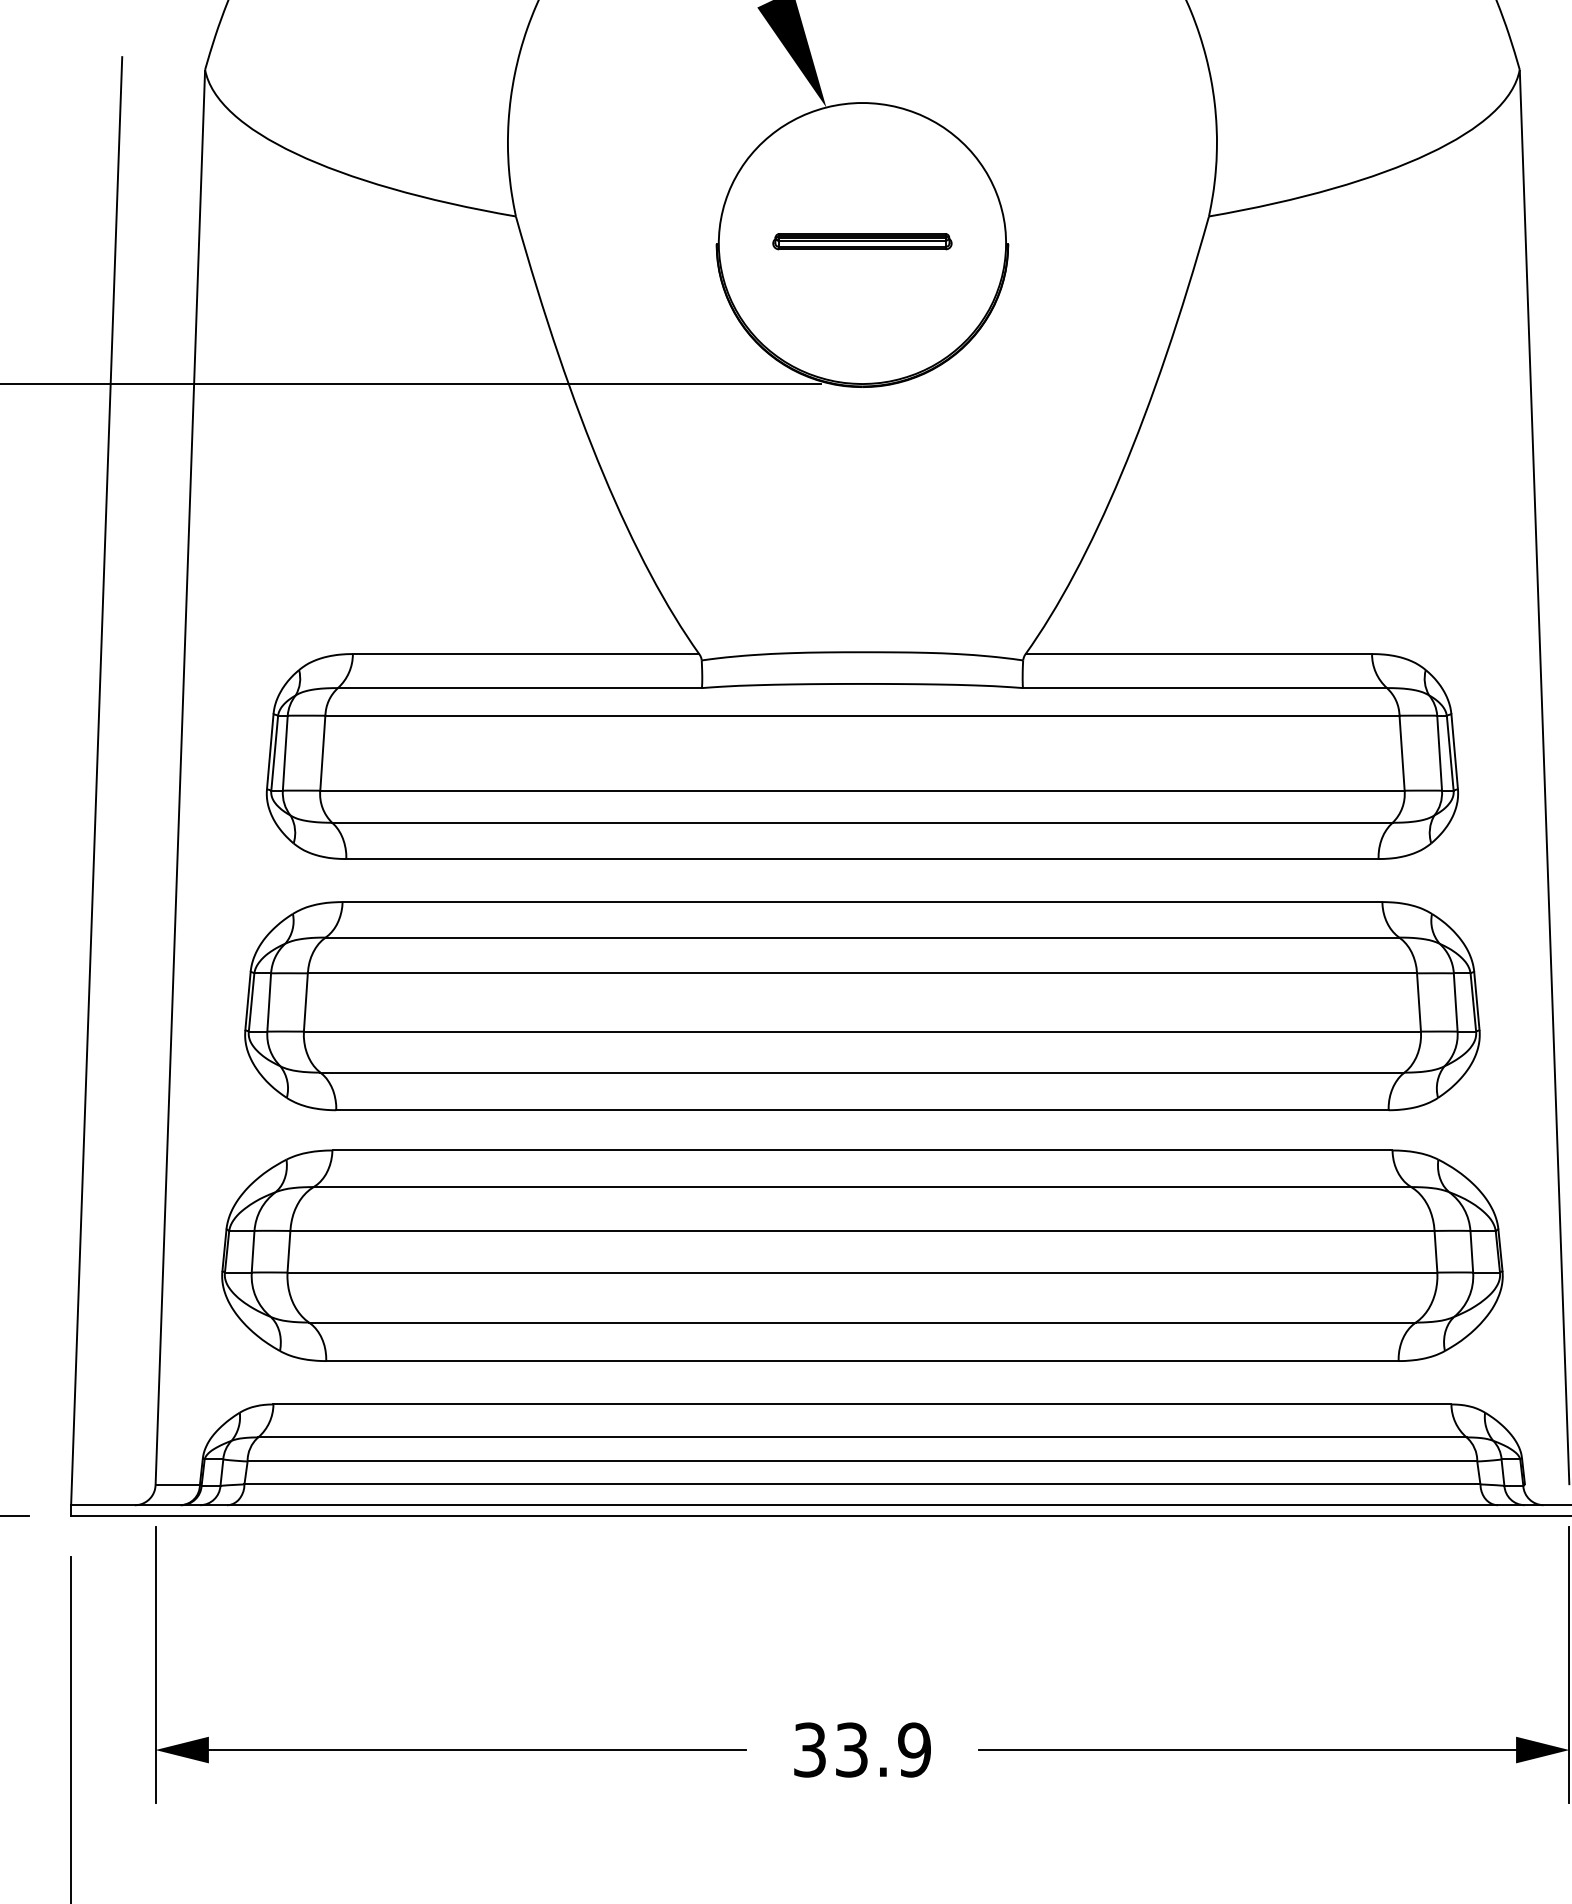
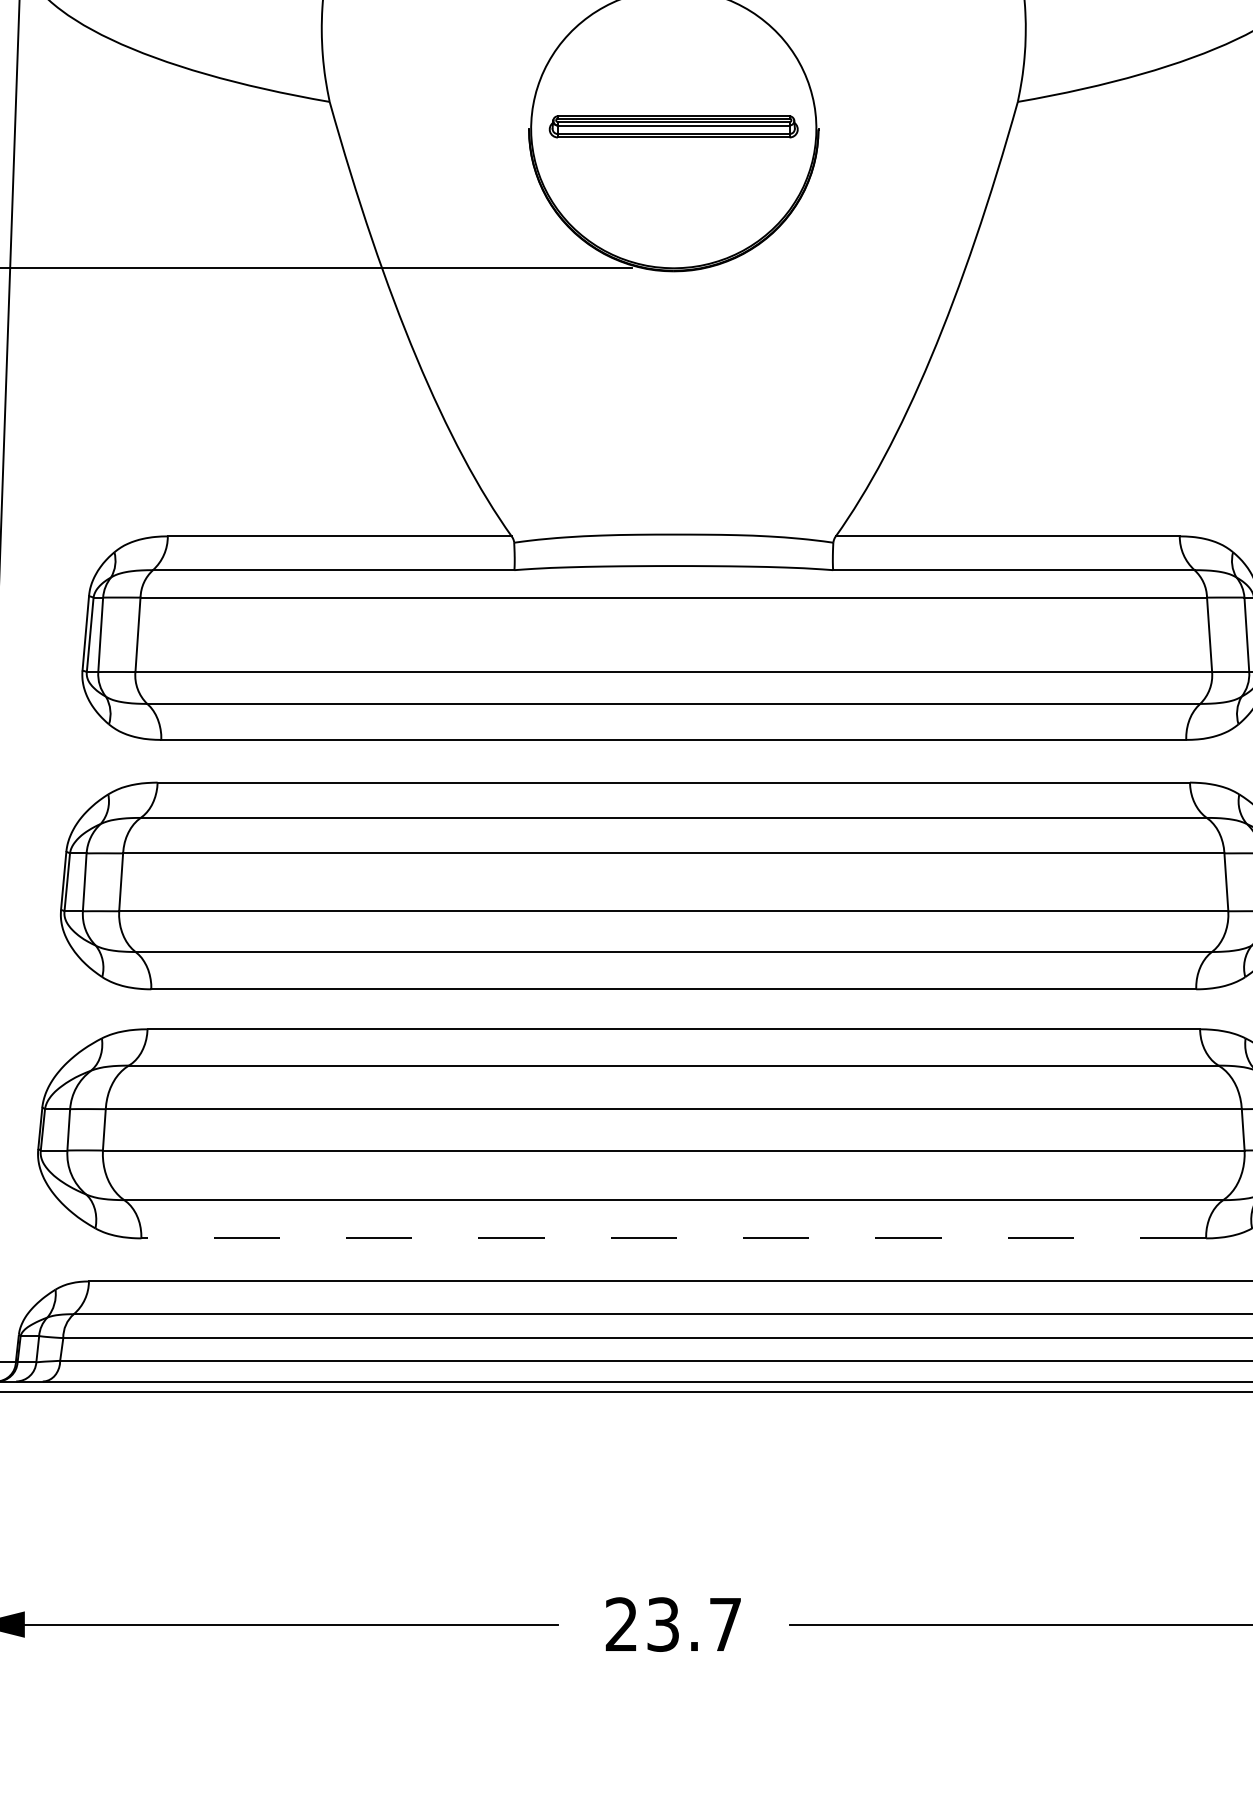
part: (862, 241) -> (673, 126), size x1.4
line: (861, 1361) -> (672, 1238), solid -> dashed
text: (862, 1749) -> (673, 1624), 33.9 -> 23.7

